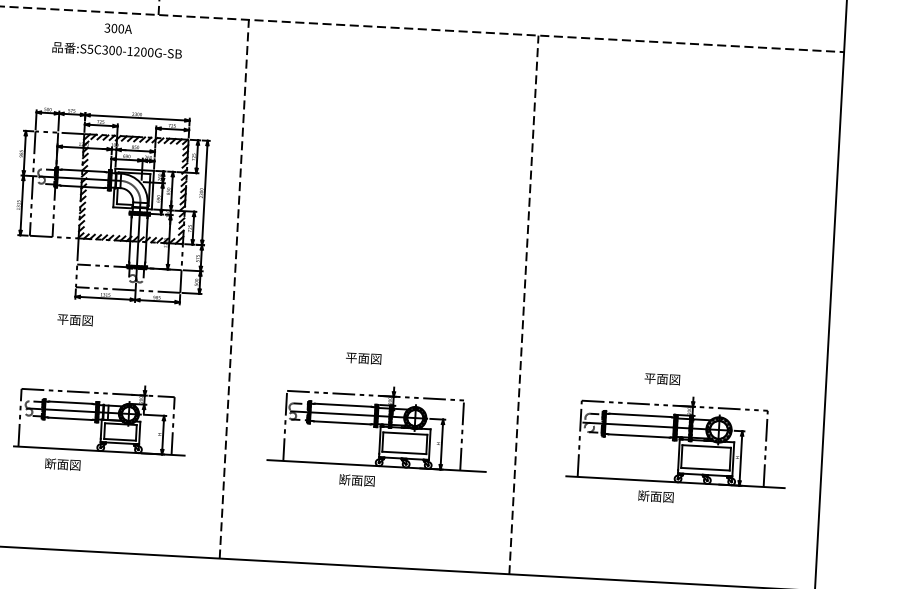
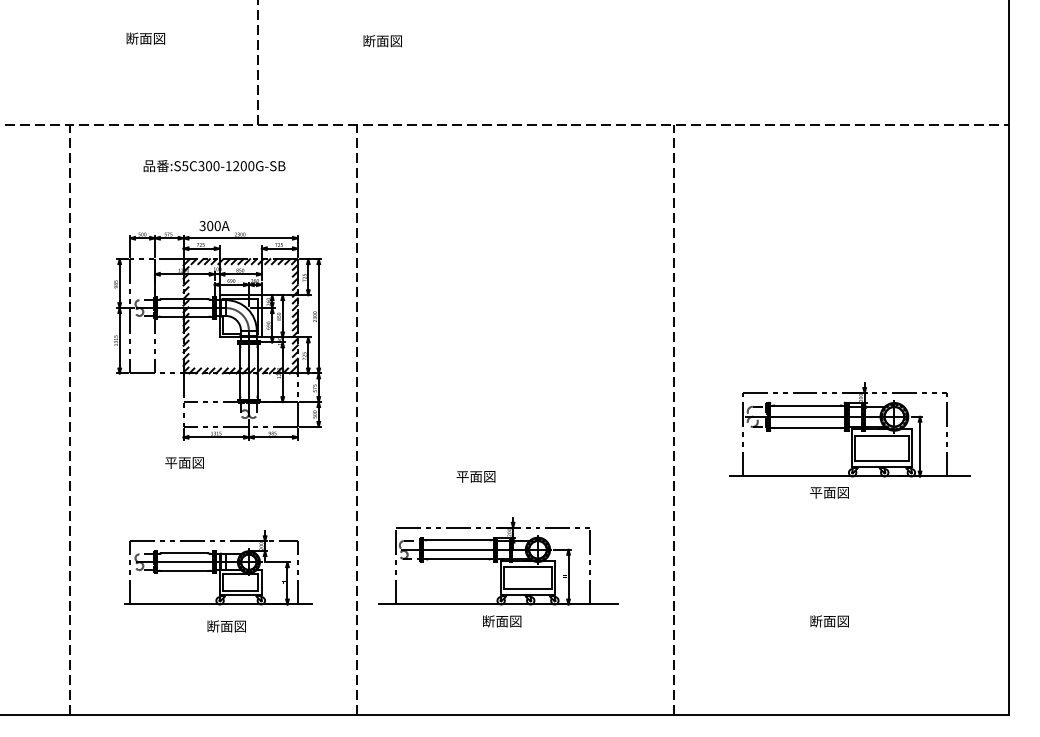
text: (118, 29) -> (214, 226), moved
text: (363, 358) -> (475, 476), moved
part: (378, 426) -> (498, 561), moved
part: (677, 439) -> (849, 429), moved
text: (62, 464) -> (226, 626), moved

